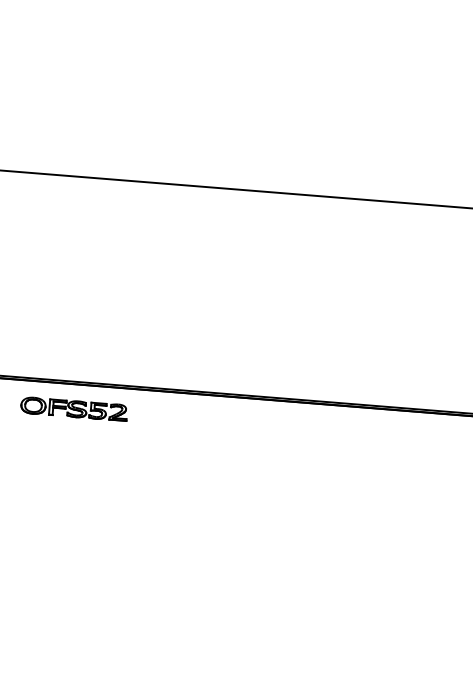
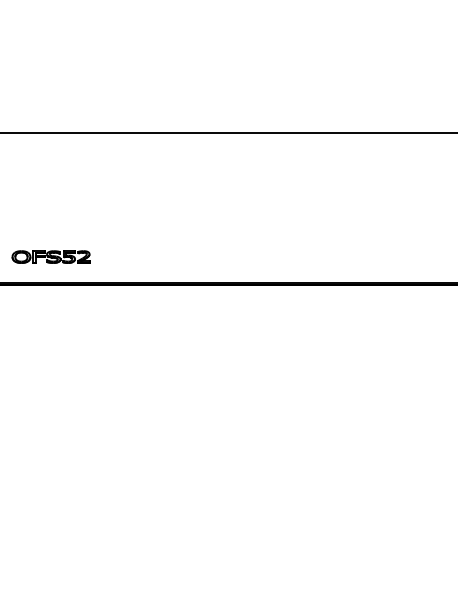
part: (72, 408) -> (50, 256), moved

